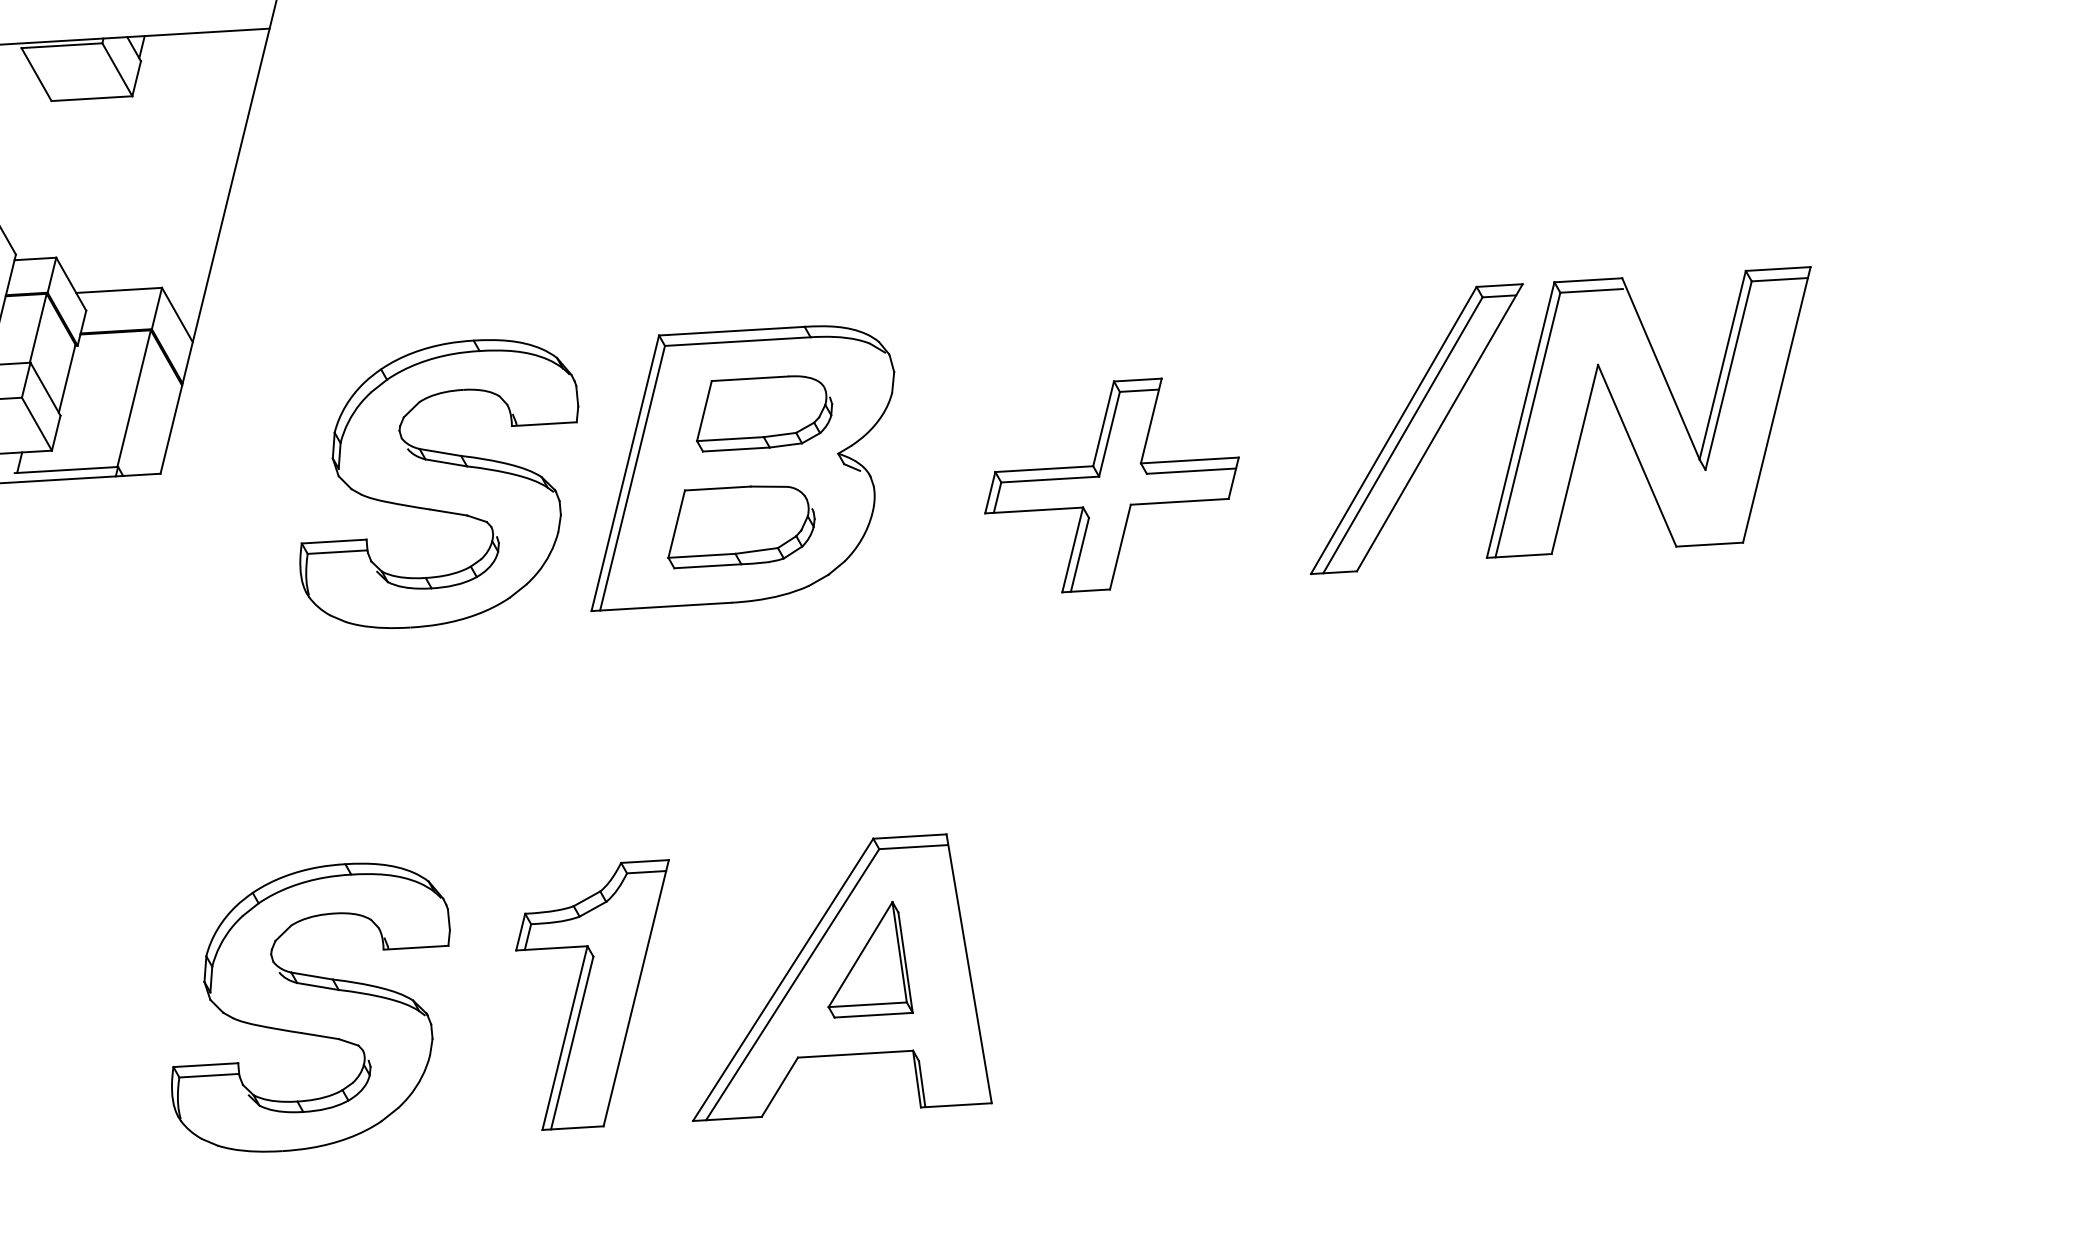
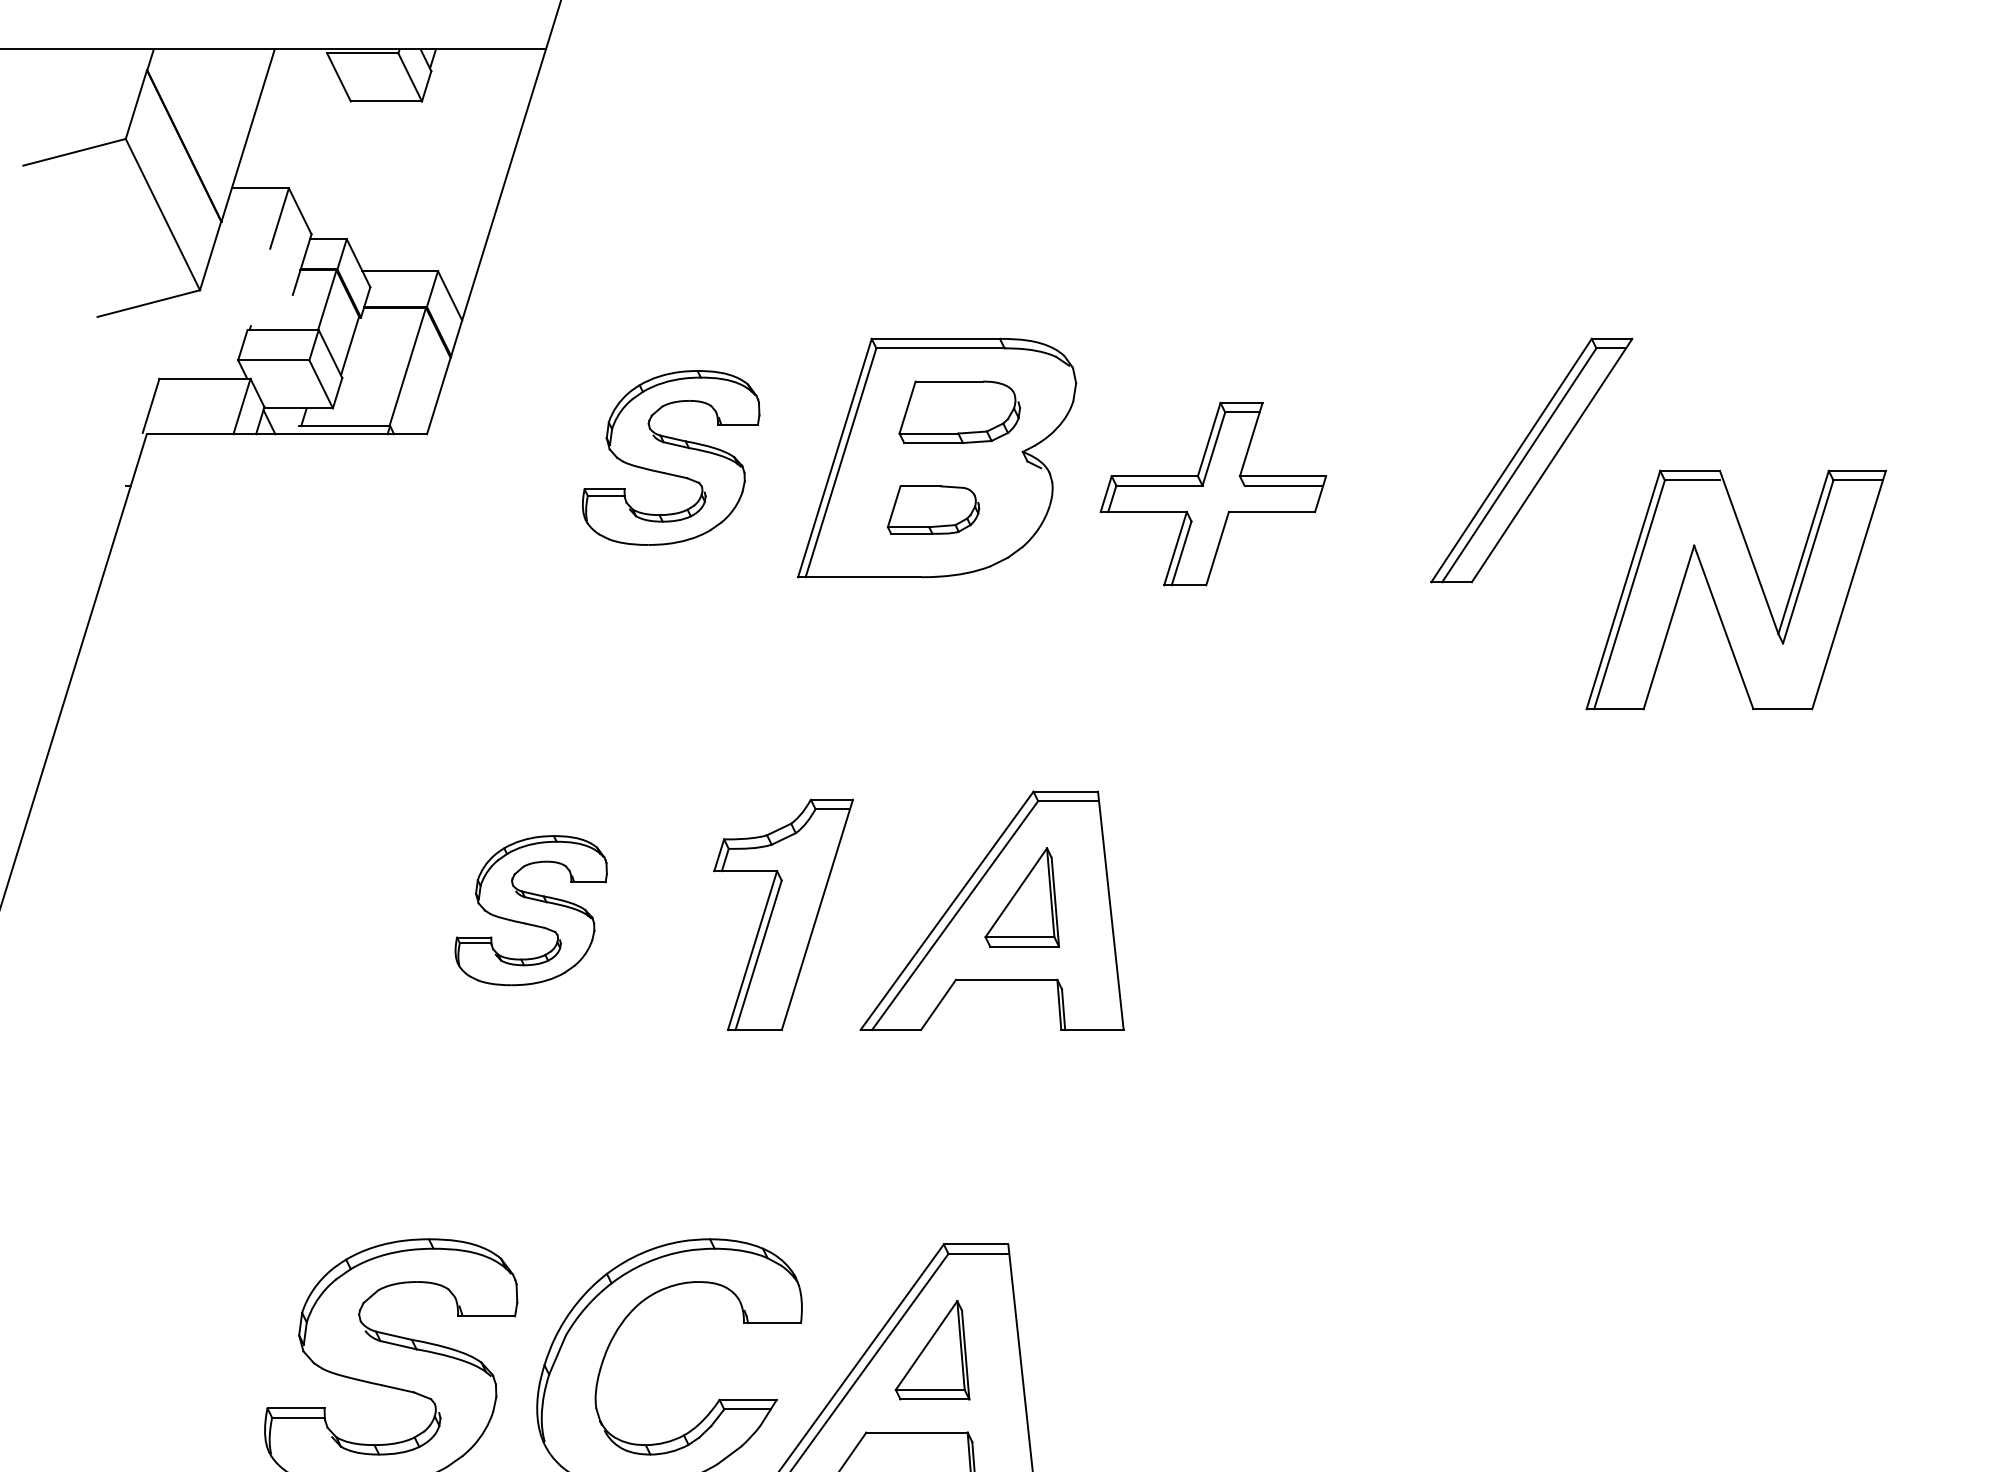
part: (1647, 411) -> (1735, 589), moved
part: (439, 483) -> (671, 457), size x0.7
part: (1112, 484) -> (1213, 493), moved
part: (740, 525) -> (933, 509), size x0.7
part: (311, 1007) -> (531, 910), size x0.6

